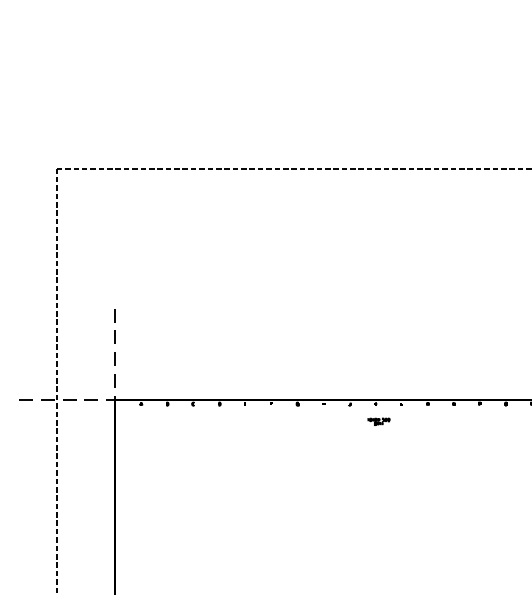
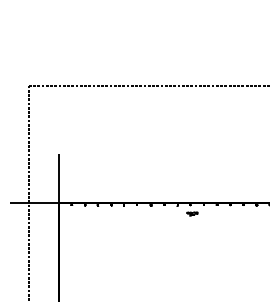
line: (115, 400) -> (58, 203), dashed -> solid

